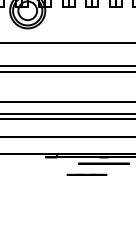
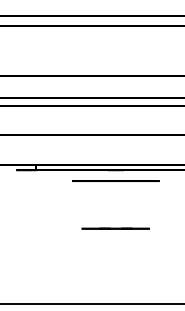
line: (86, 174) -> (114, 228), moved

